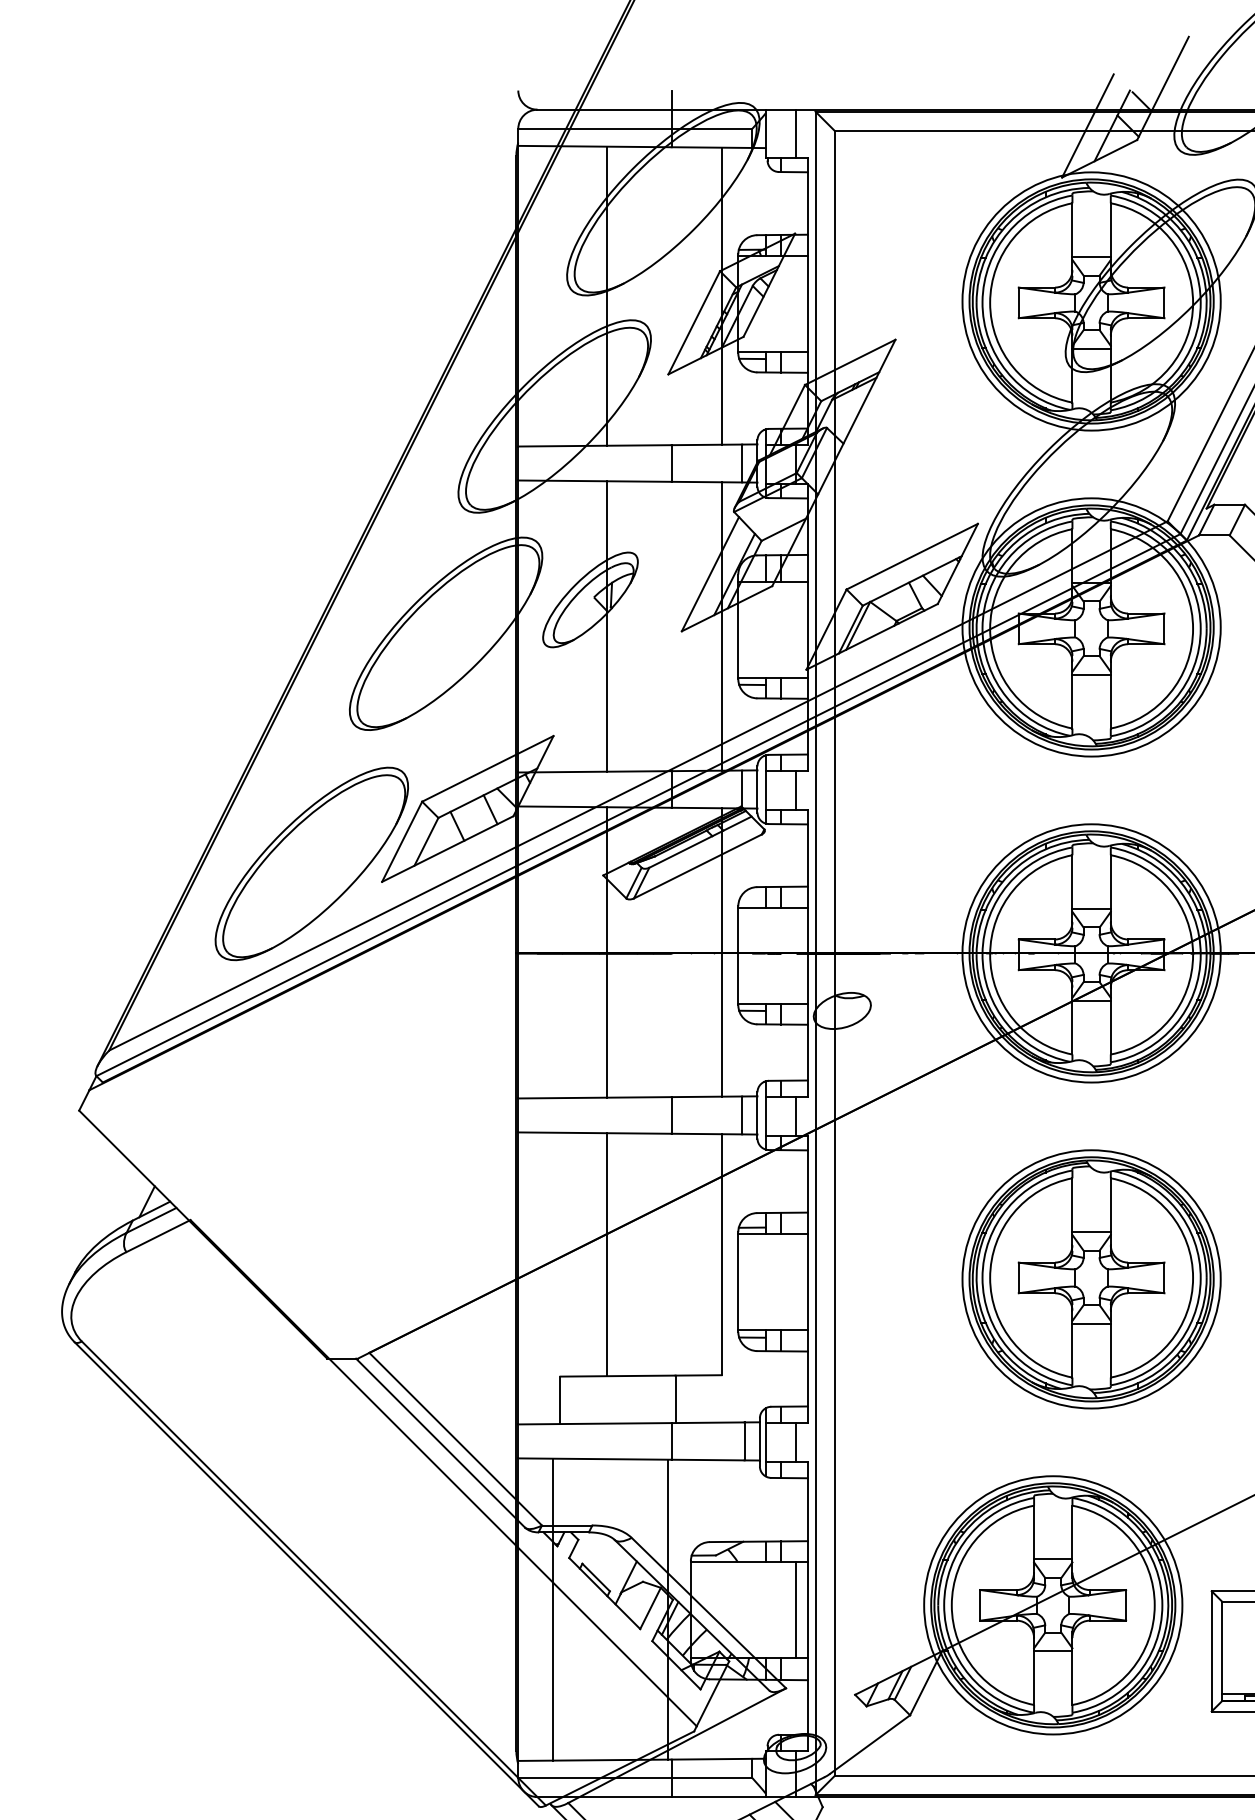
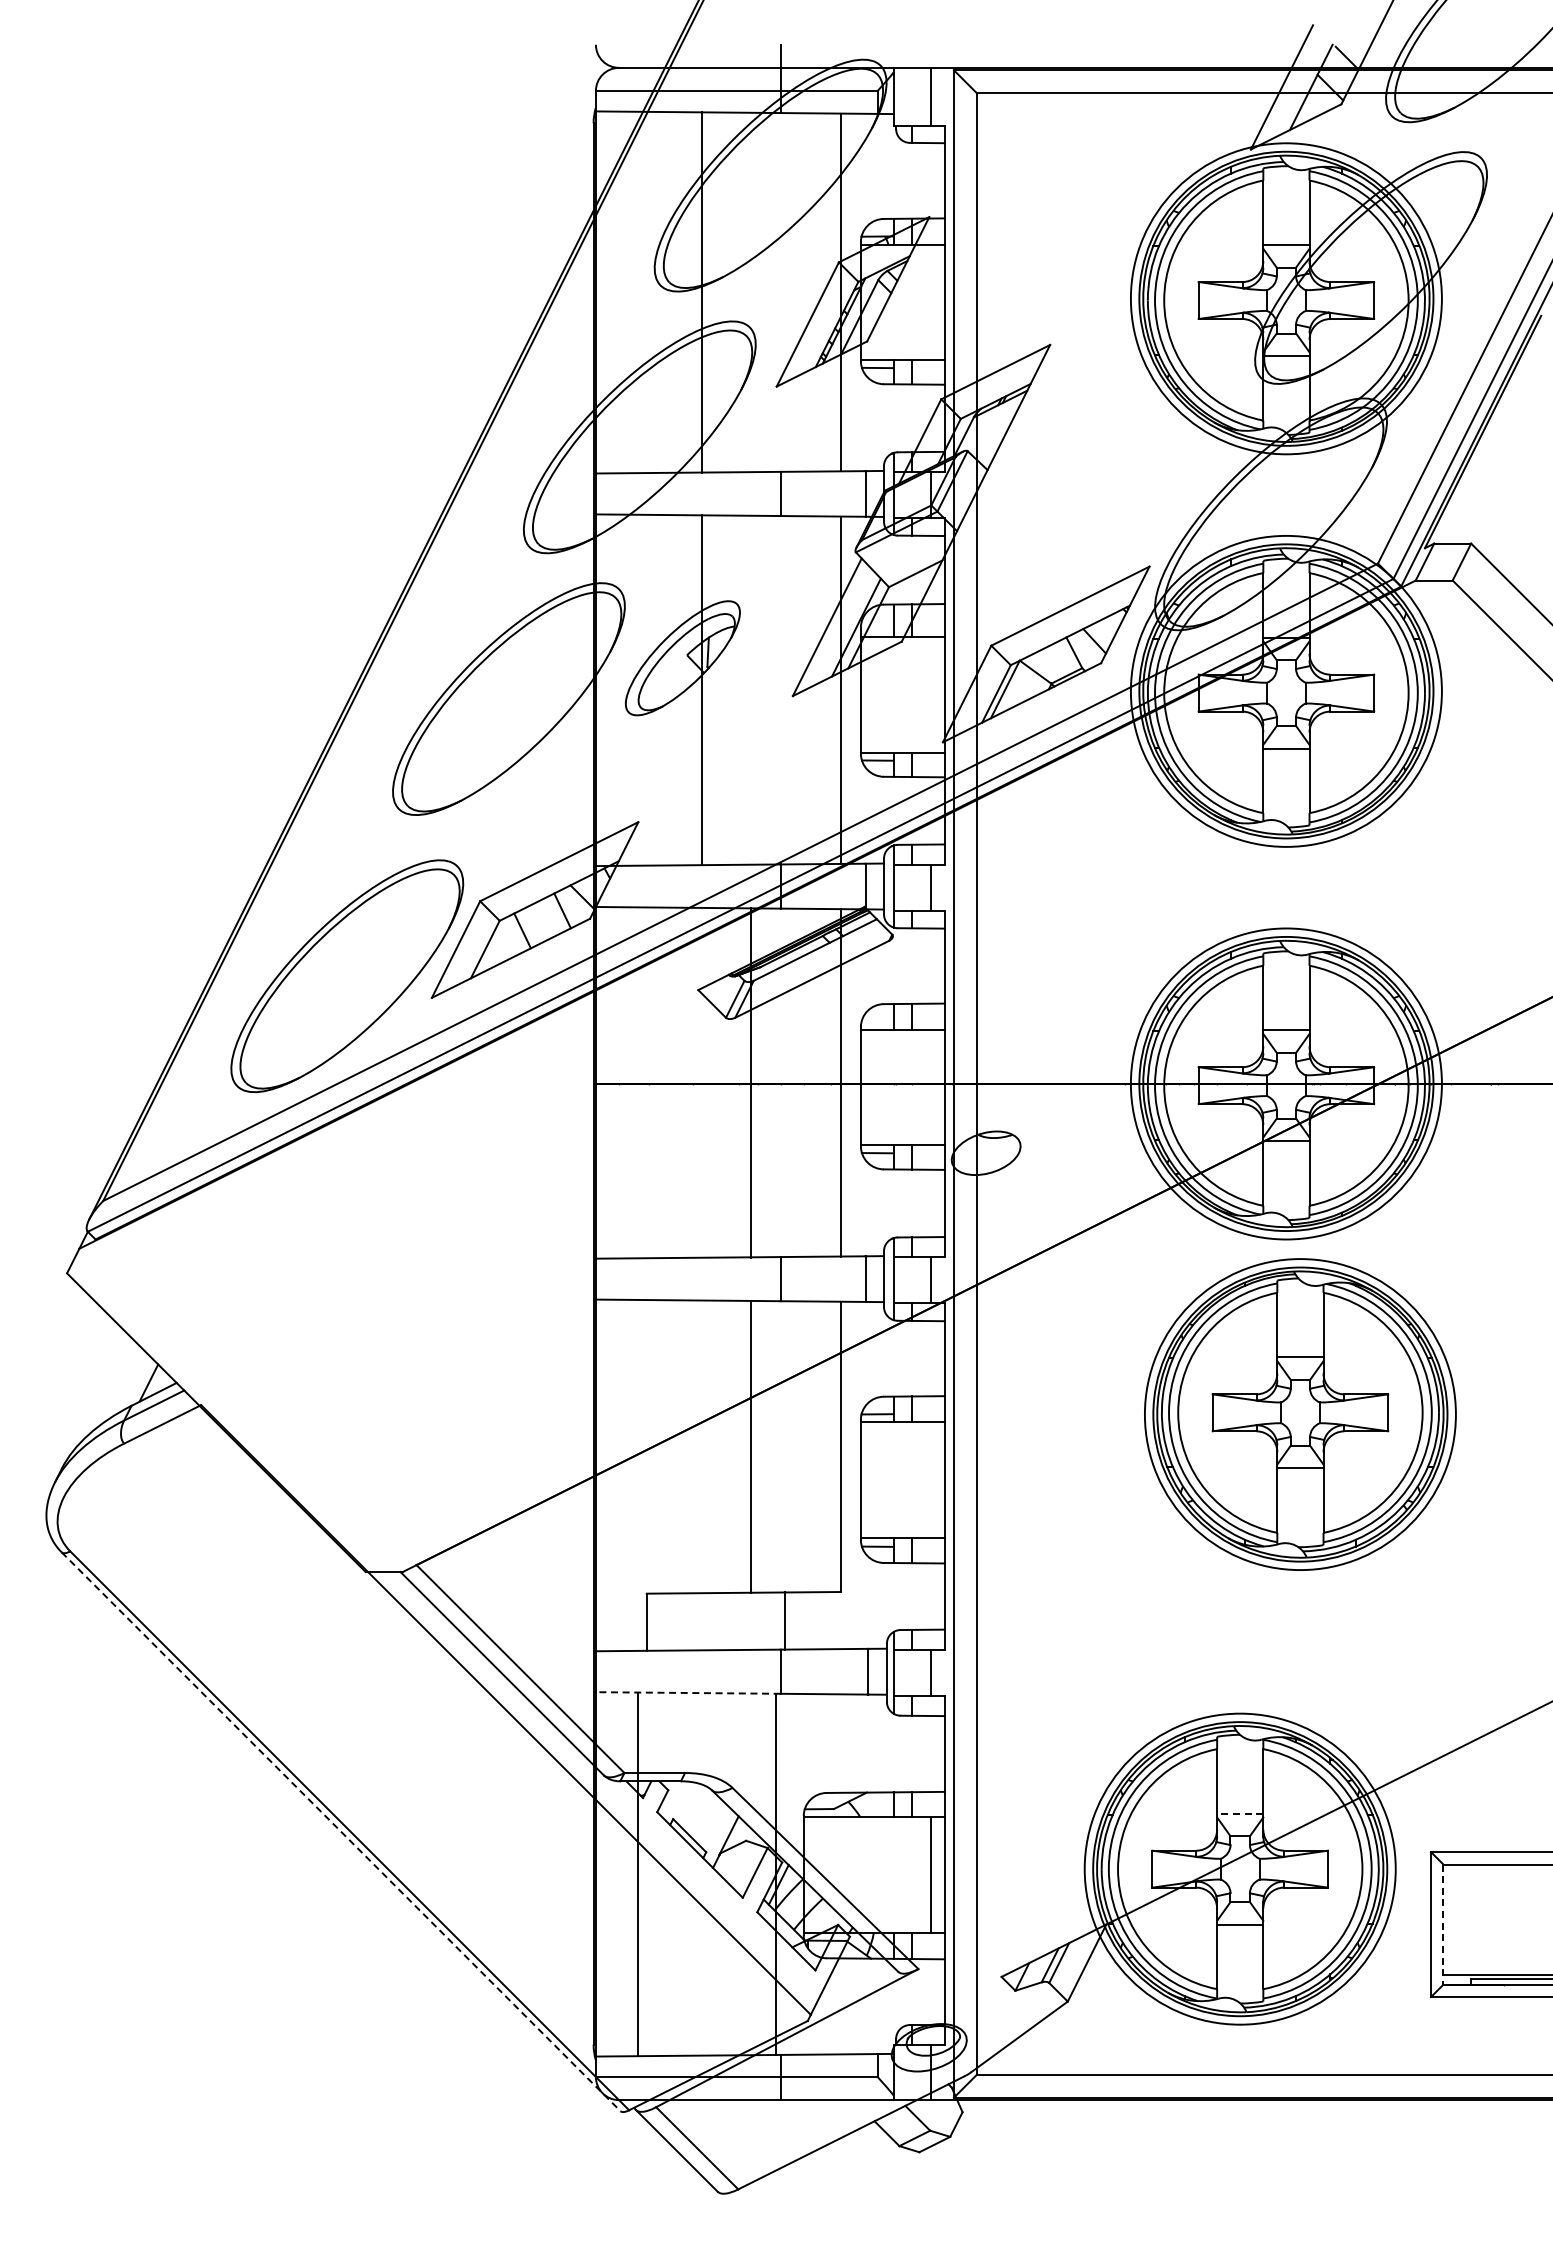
line: (606, 952) -> (751, 1082), moved
line: (606, 1254) -> (751, 1446), moved
part: (1091, 1279) -> (1300, 1414), moved
line: (594, 1458) -> (687, 1692), solid -> dashed
line: (1052, 1559) -> (1239, 1813), solid -> dashed
line: (307, 1574) -> (341, 1832), solid -> dashed
line: (1222, 1652) -> (1443, 1925), solid -> dashed

